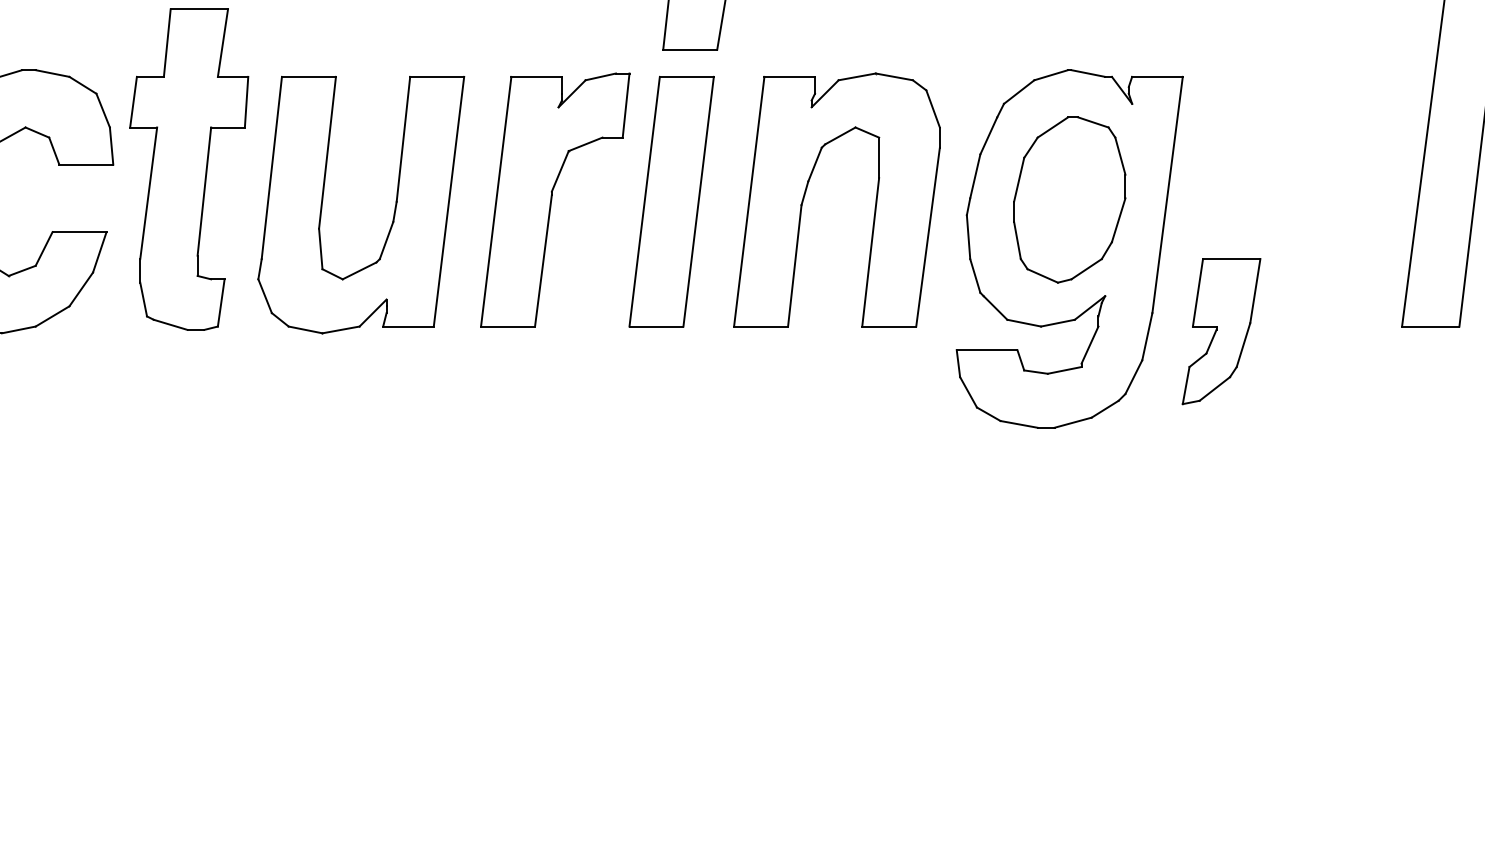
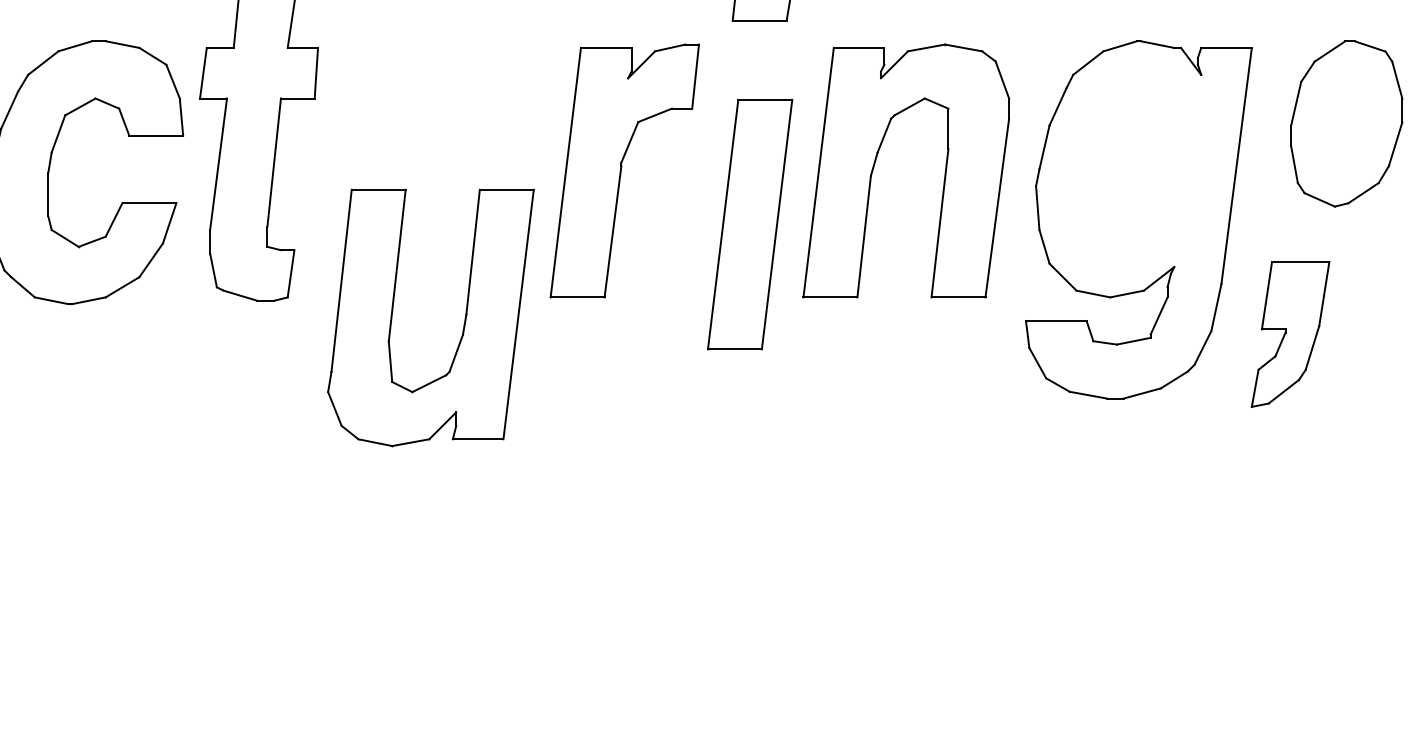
part: (1069, 199) -> (1346, 123), moved
part: (671, 201) -> (749, 224), moved
part: (393, 213) -> (463, 326), moved
part: (1221, 331) -> (1290, 334), moved

